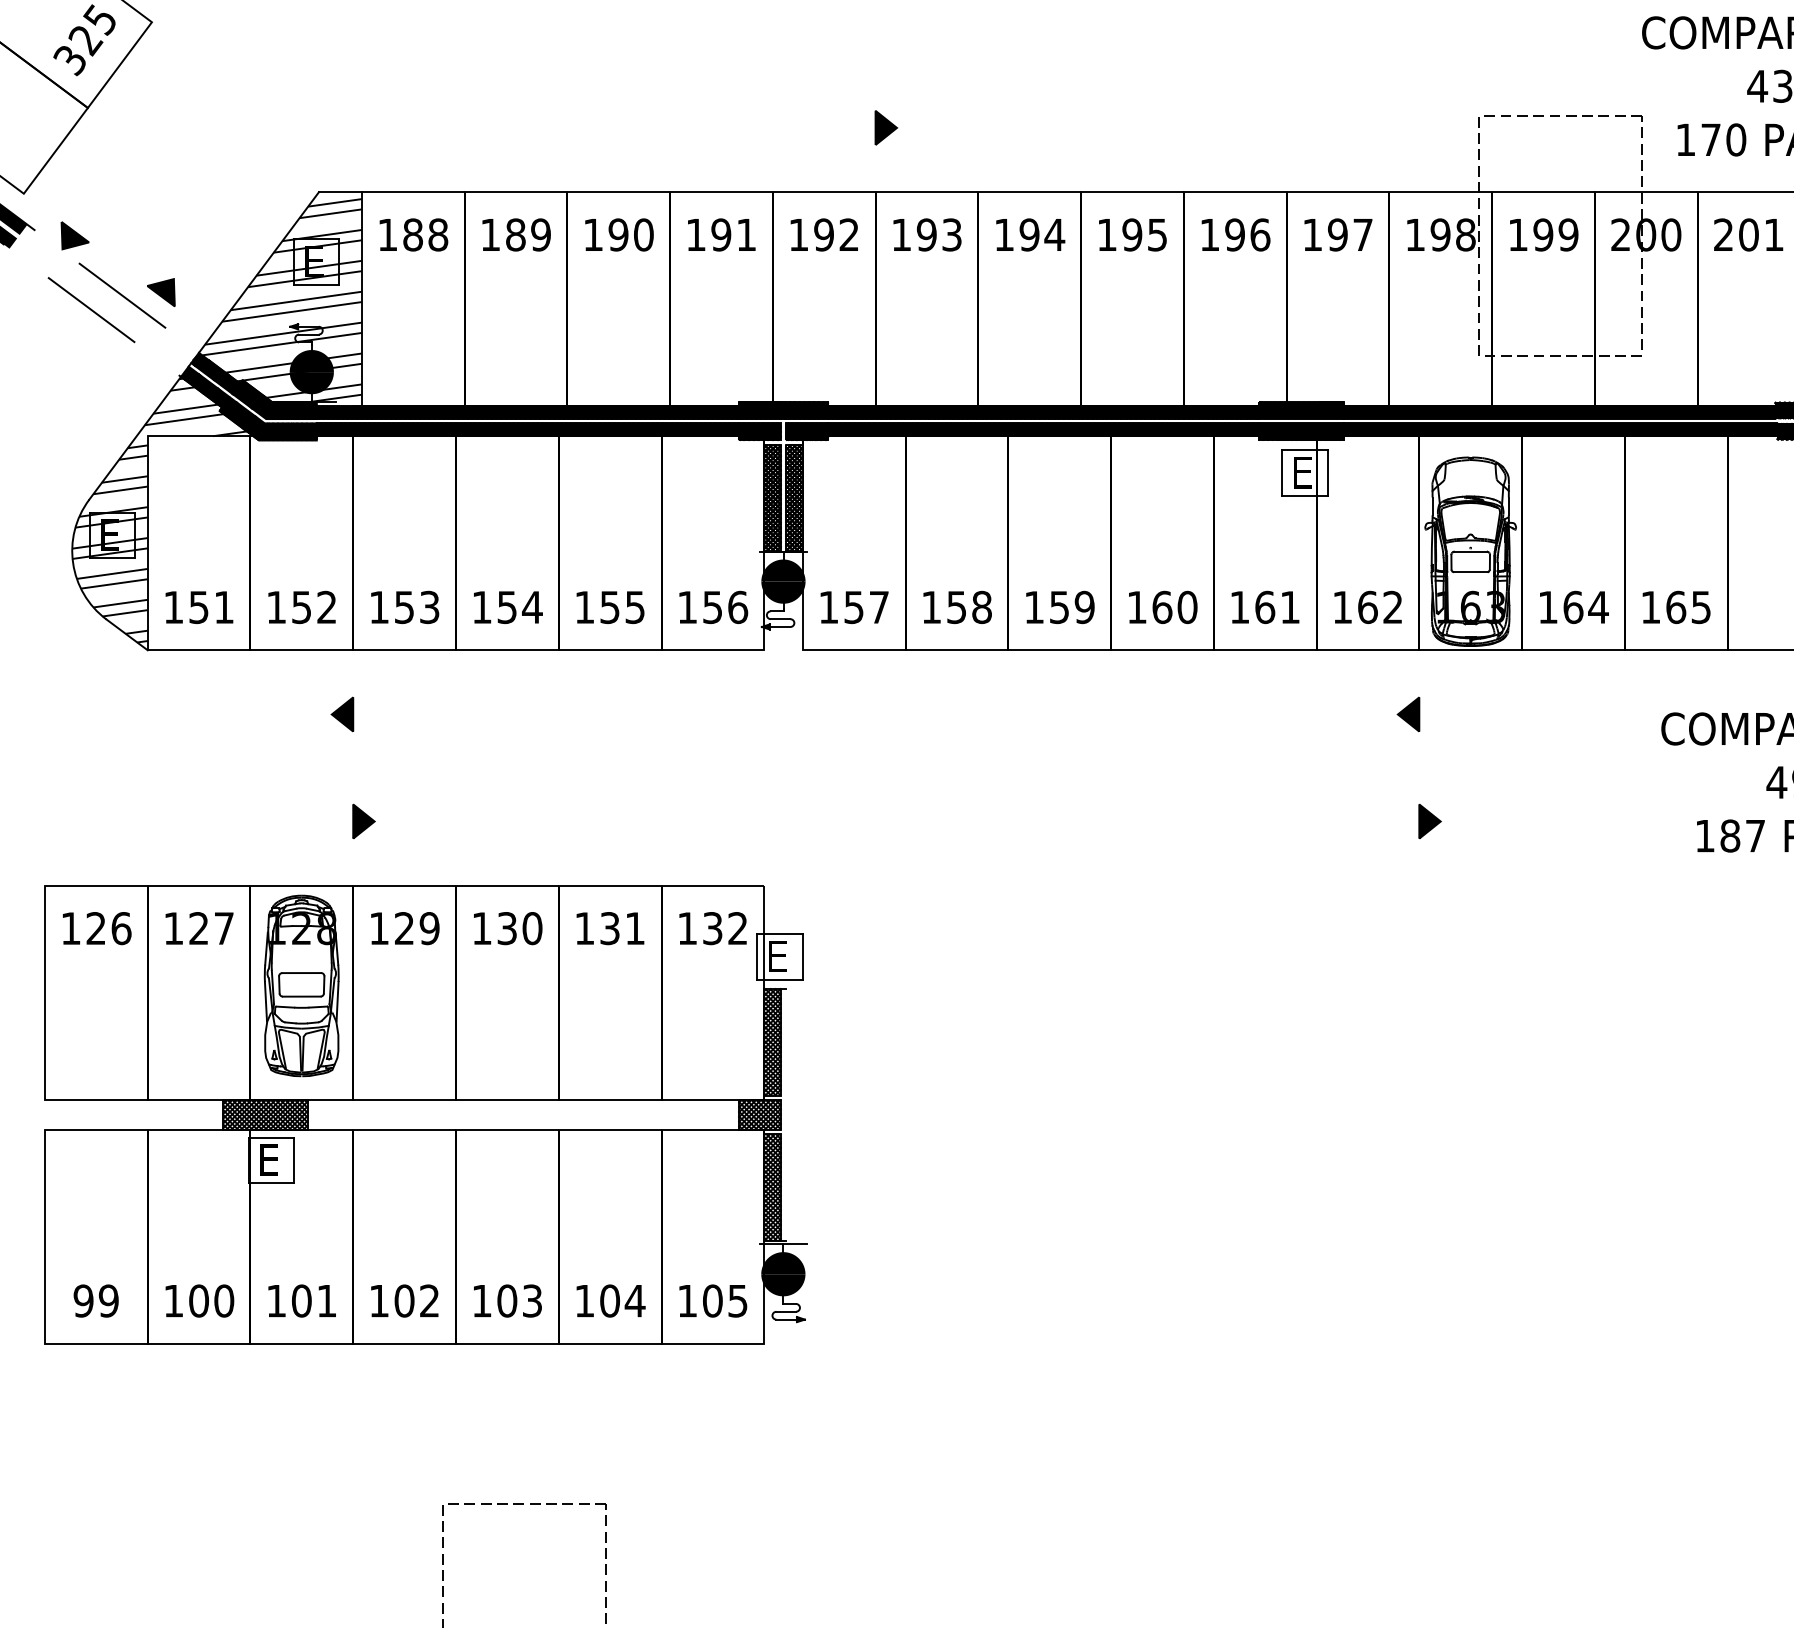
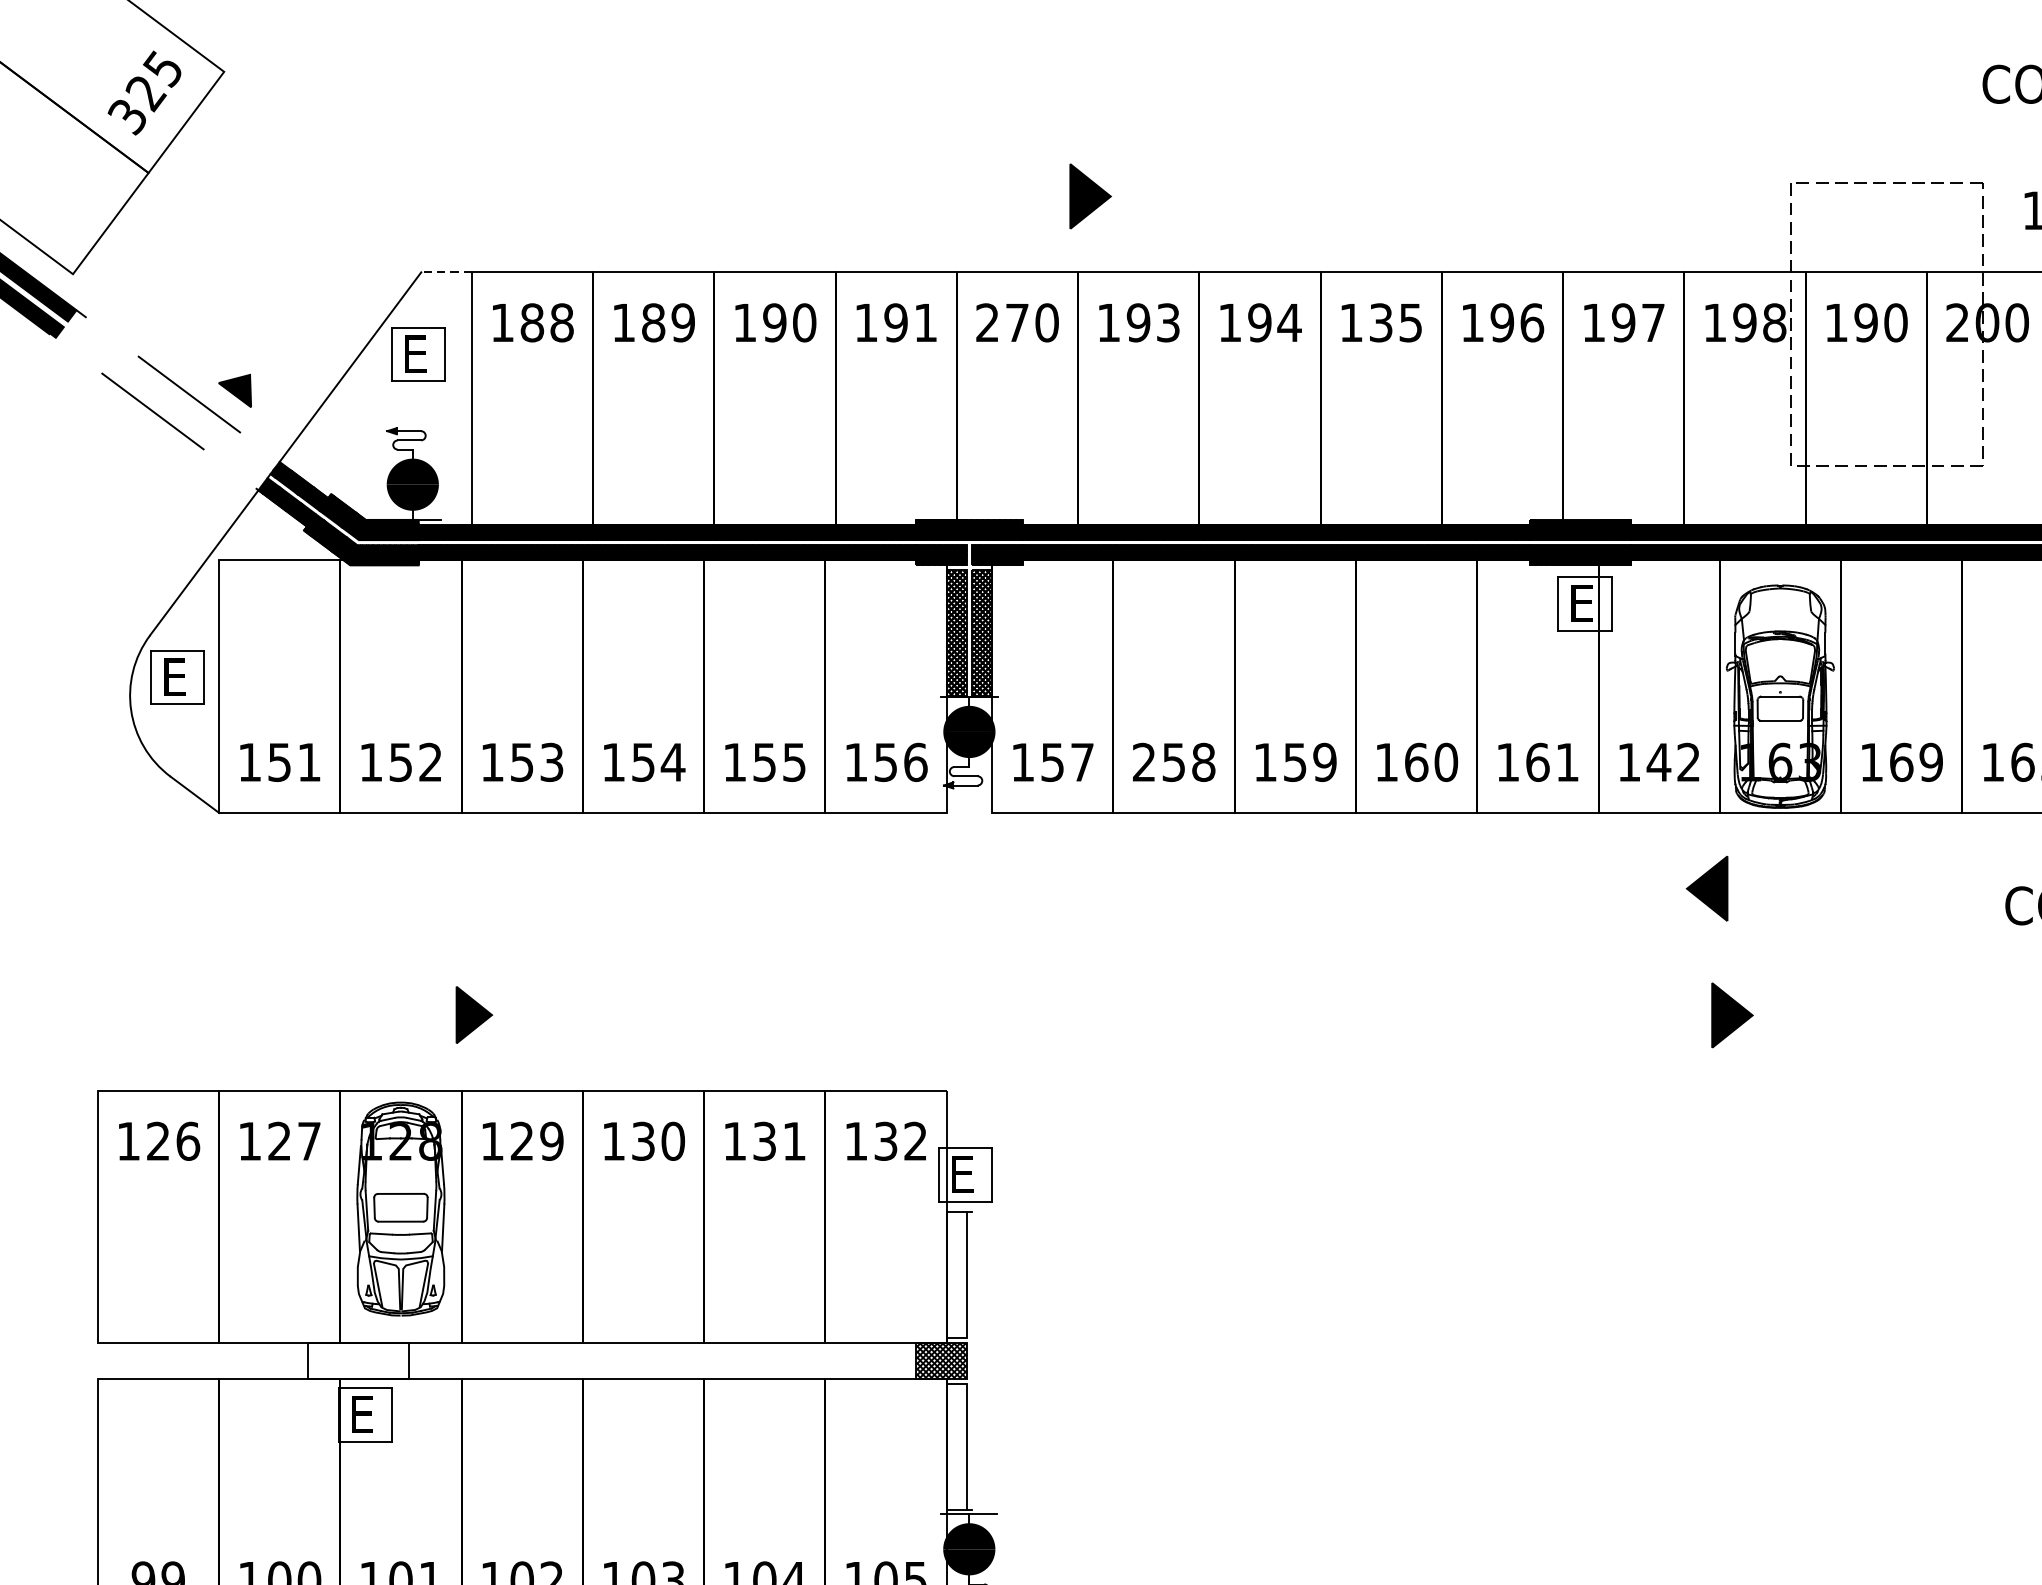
part: (886, 127) -> (1091, 196), size x1.6
line: (339, 192) -> (445, 272), solid -> dashed
text: (824, 234) -> (1017, 322), 192 -> 270
text: (1132, 234) -> (1381, 322), 195 -> 135
text: (1568, 234) -> (1895, 322), 199 -> 190
part: (74, 235) -> (132, 323), removed
hatch: (281, 300) -> (377, 400), removed
hatch: (159, 510) -> (233, 648), removed
text: (931, 606) -> (1144, 761), 158 -> 258
text: (1367, 607) -> (1658, 762), 162 -> 142
text: (1598, 607) -> (1931, 762), 164 -> 169
part: (342, 714) -> (449, 888), removed
part: (1408, 714) -> (1707, 888), size x1.6
part: (1429, 820) -> (1731, 1013), size x1.6
part: (363, 821) -> (473, 1015), size x1.4
hatch: (772, 1041) -> (956, 1274), removed
hatch: (265, 1114) -> (358, 1360), removed
hatch: (772, 1187) -> (956, 1446), removed

